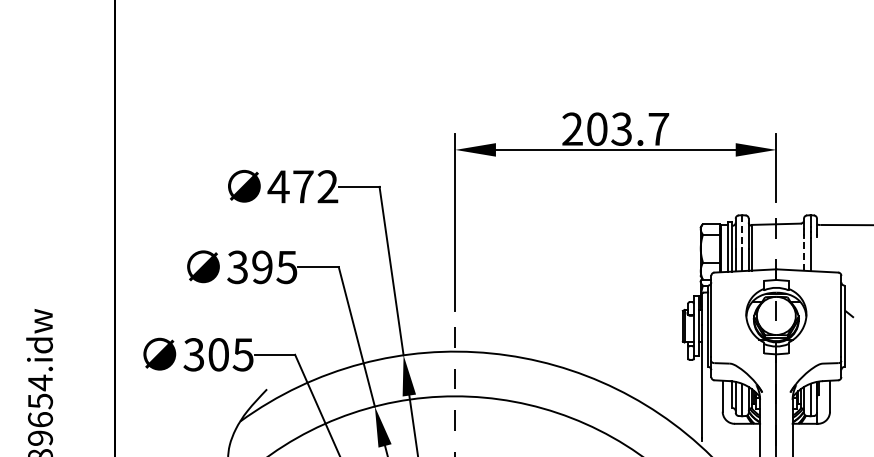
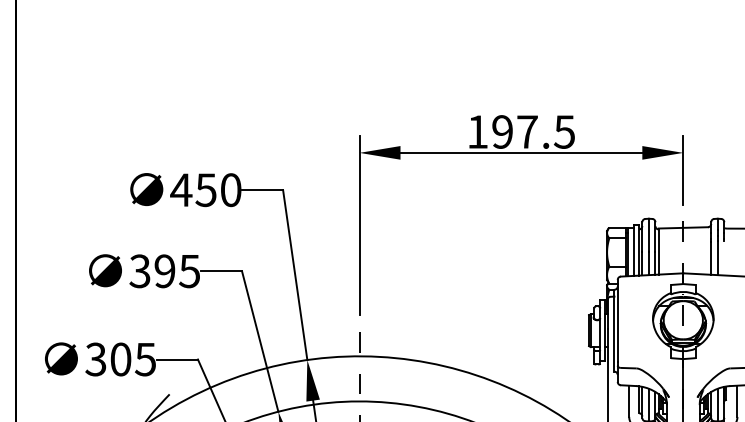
text: (615, 128) -> (521, 131), 203.7 -> 197.5
text: (315, 186) -> (218, 189), 472 -> 450
line: (742, 232) -> (649, 236), dashed -> solid
line: (804, 253) -> (711, 257), dashed -> solid

